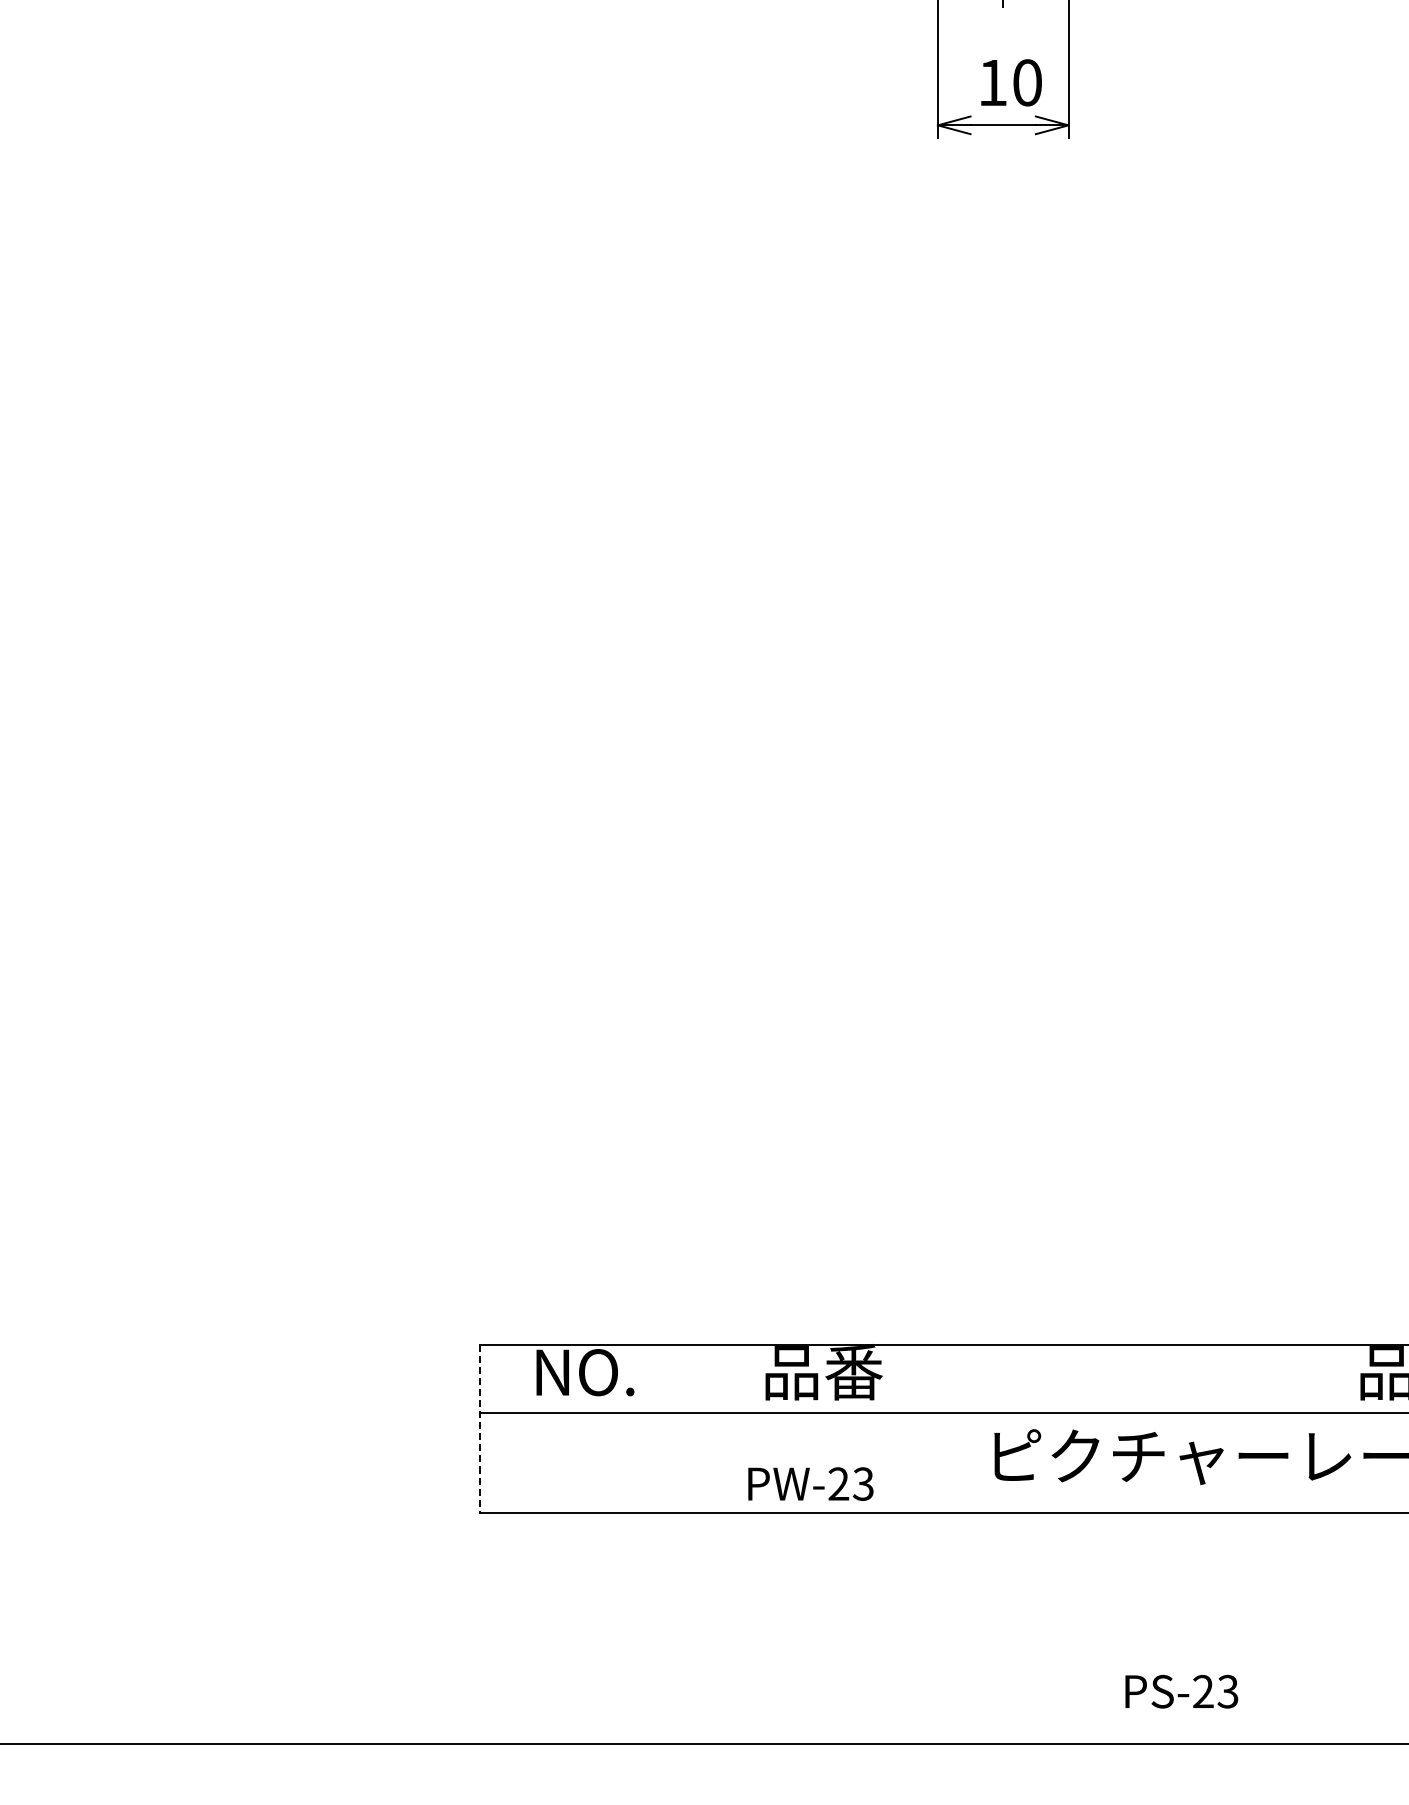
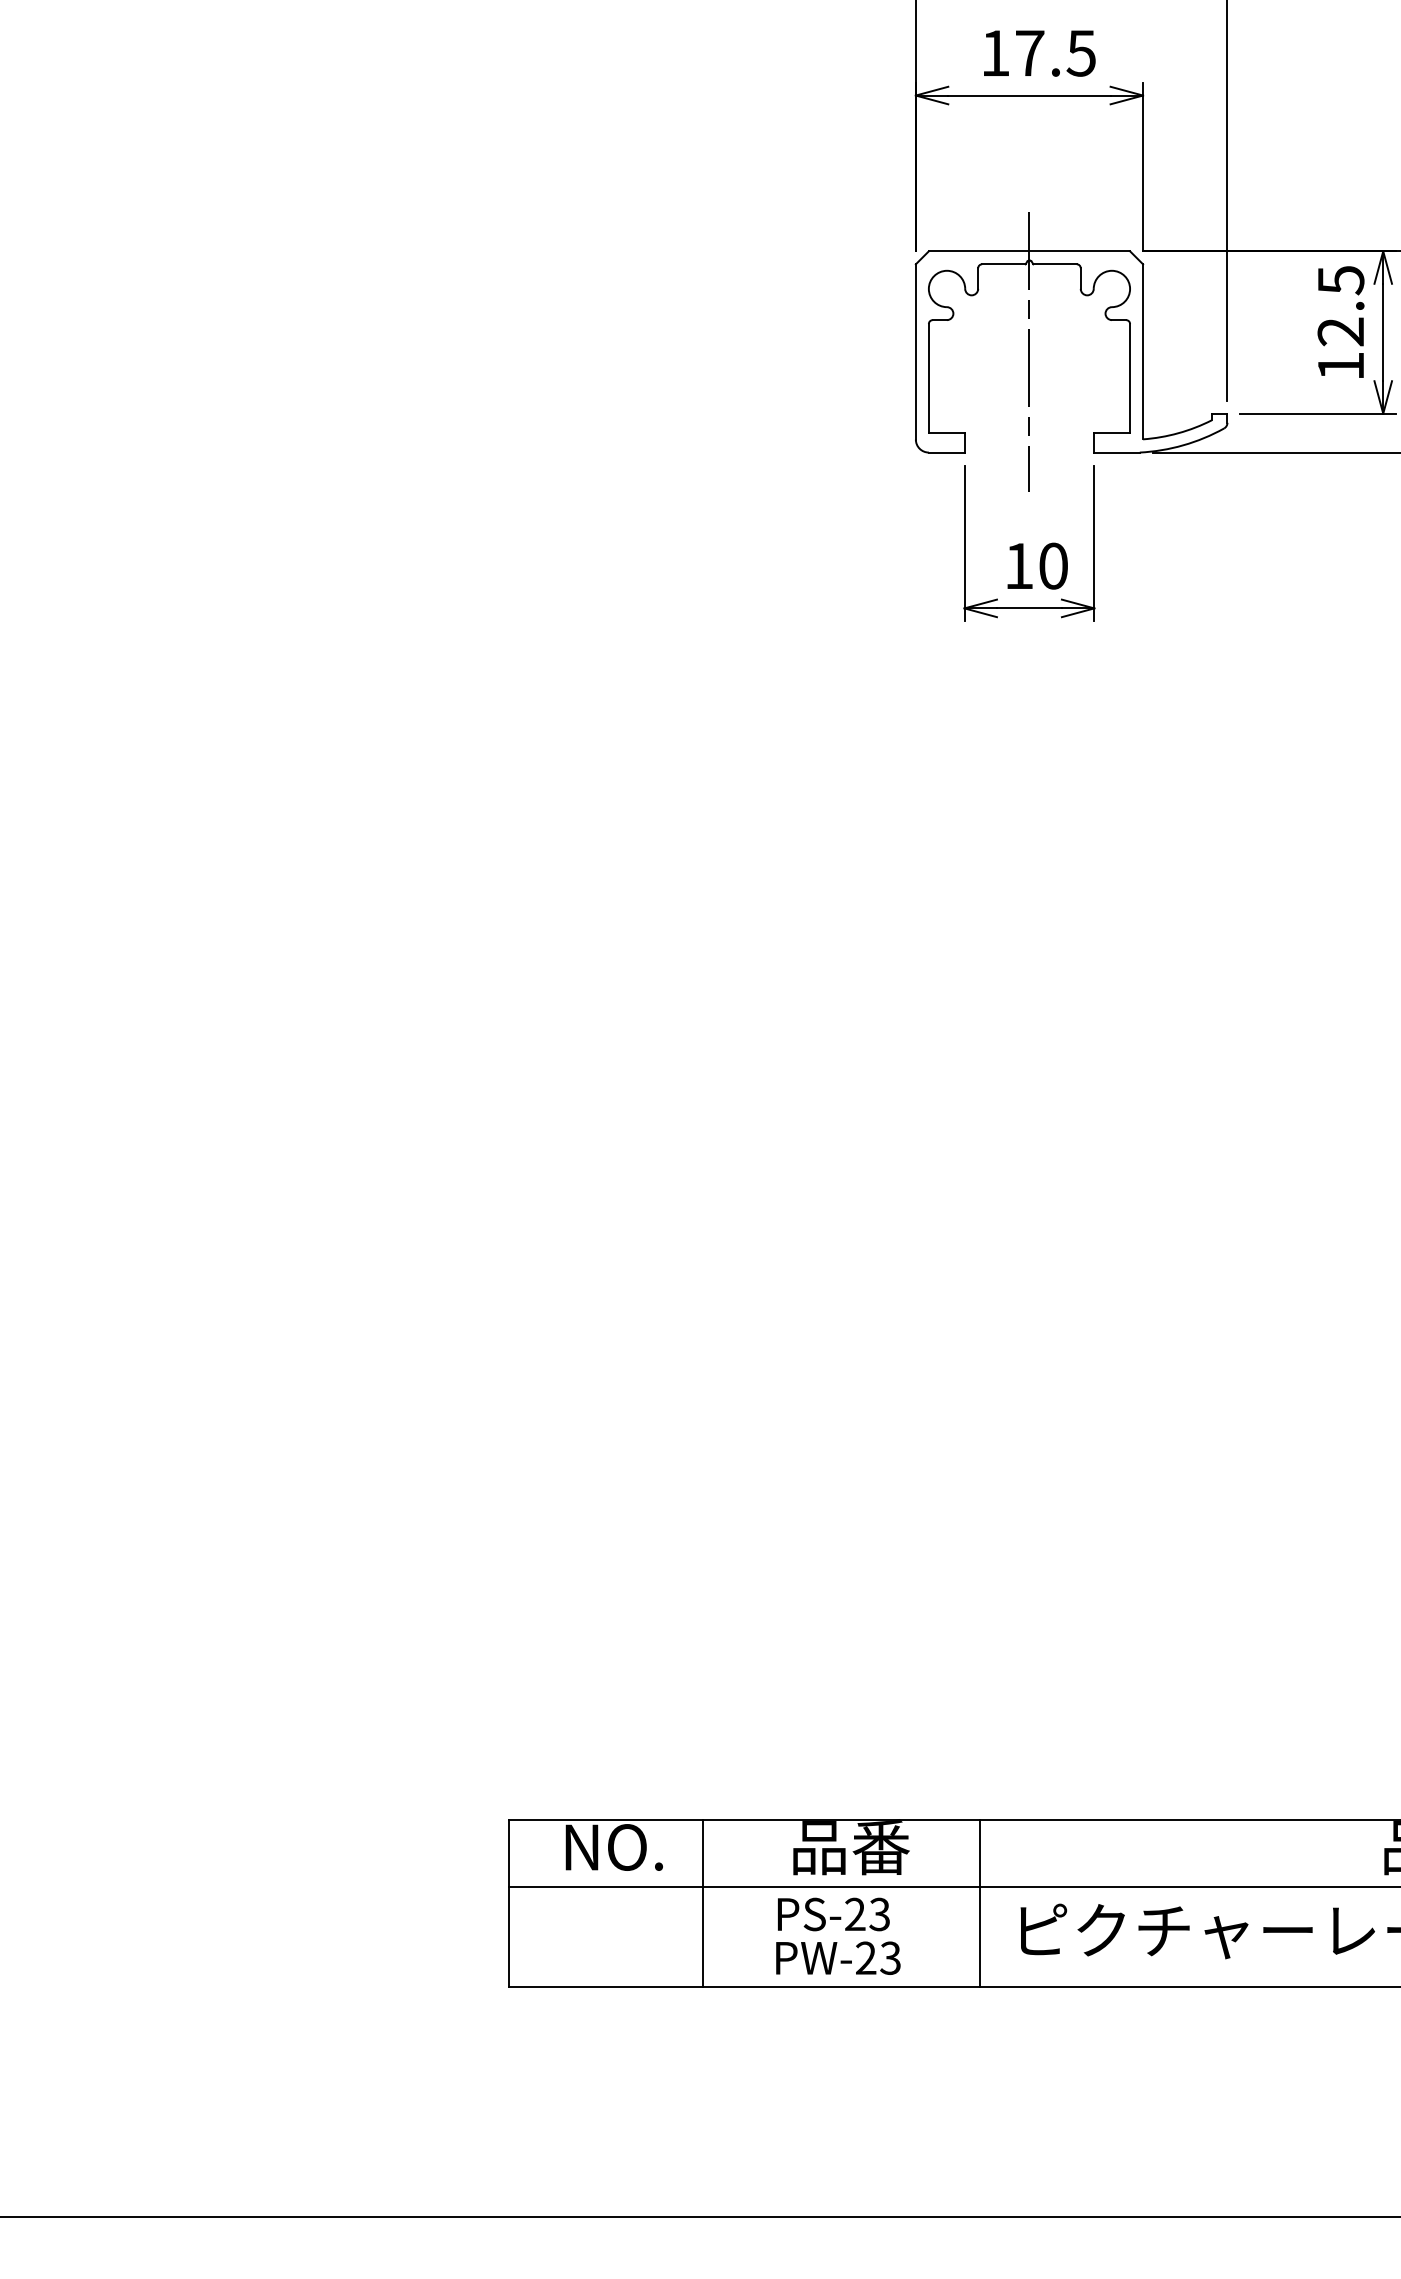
line: (479, 1428) -> (509, 1903), dashed -> solid
line: (674, 1428) -> (702, 1903), added
line: (952, 1428) -> (979, 1903), added
text: (1181, 1691) -> (833, 1914), moved

